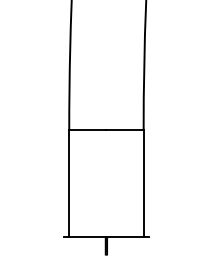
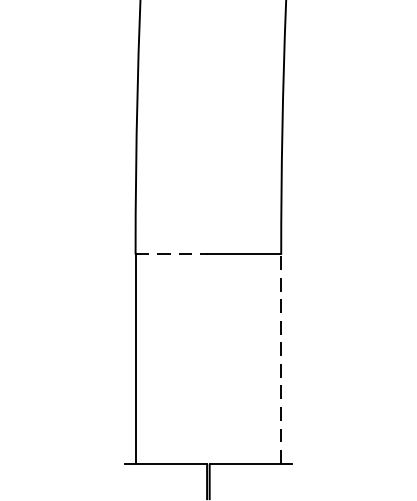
line: (87, 130) -> (171, 255), solid -> dashed
line: (143, 183) -> (280, 359), solid -> dashed

